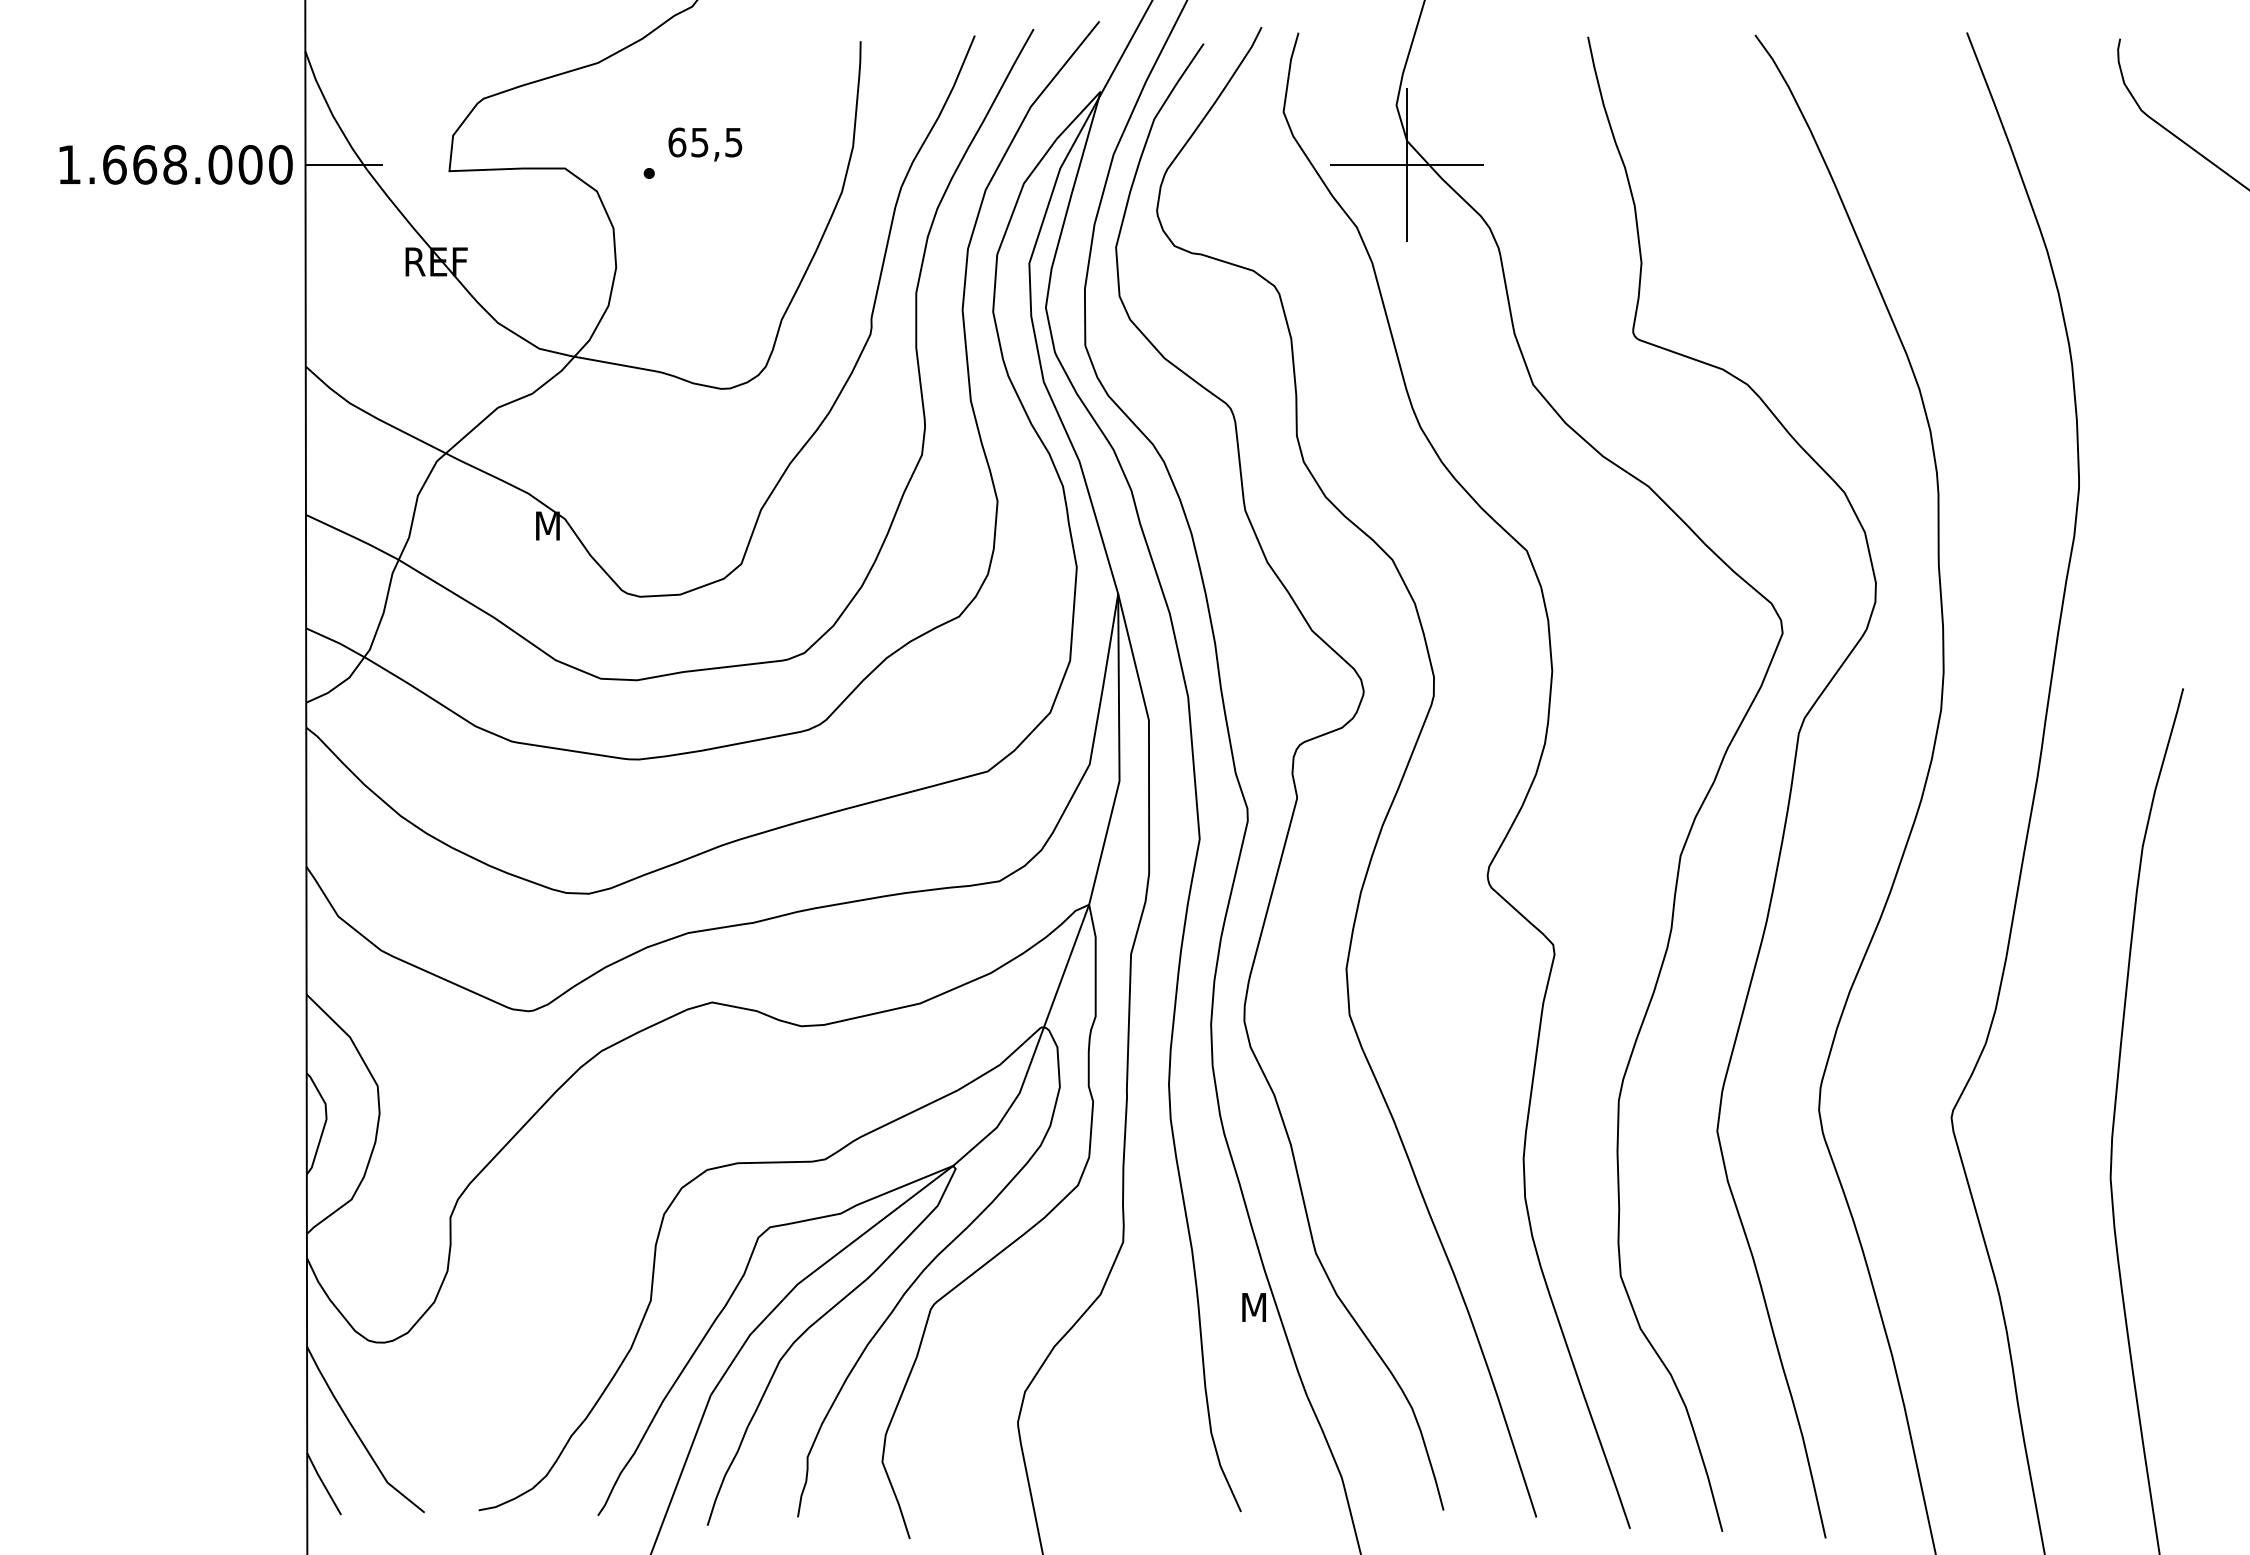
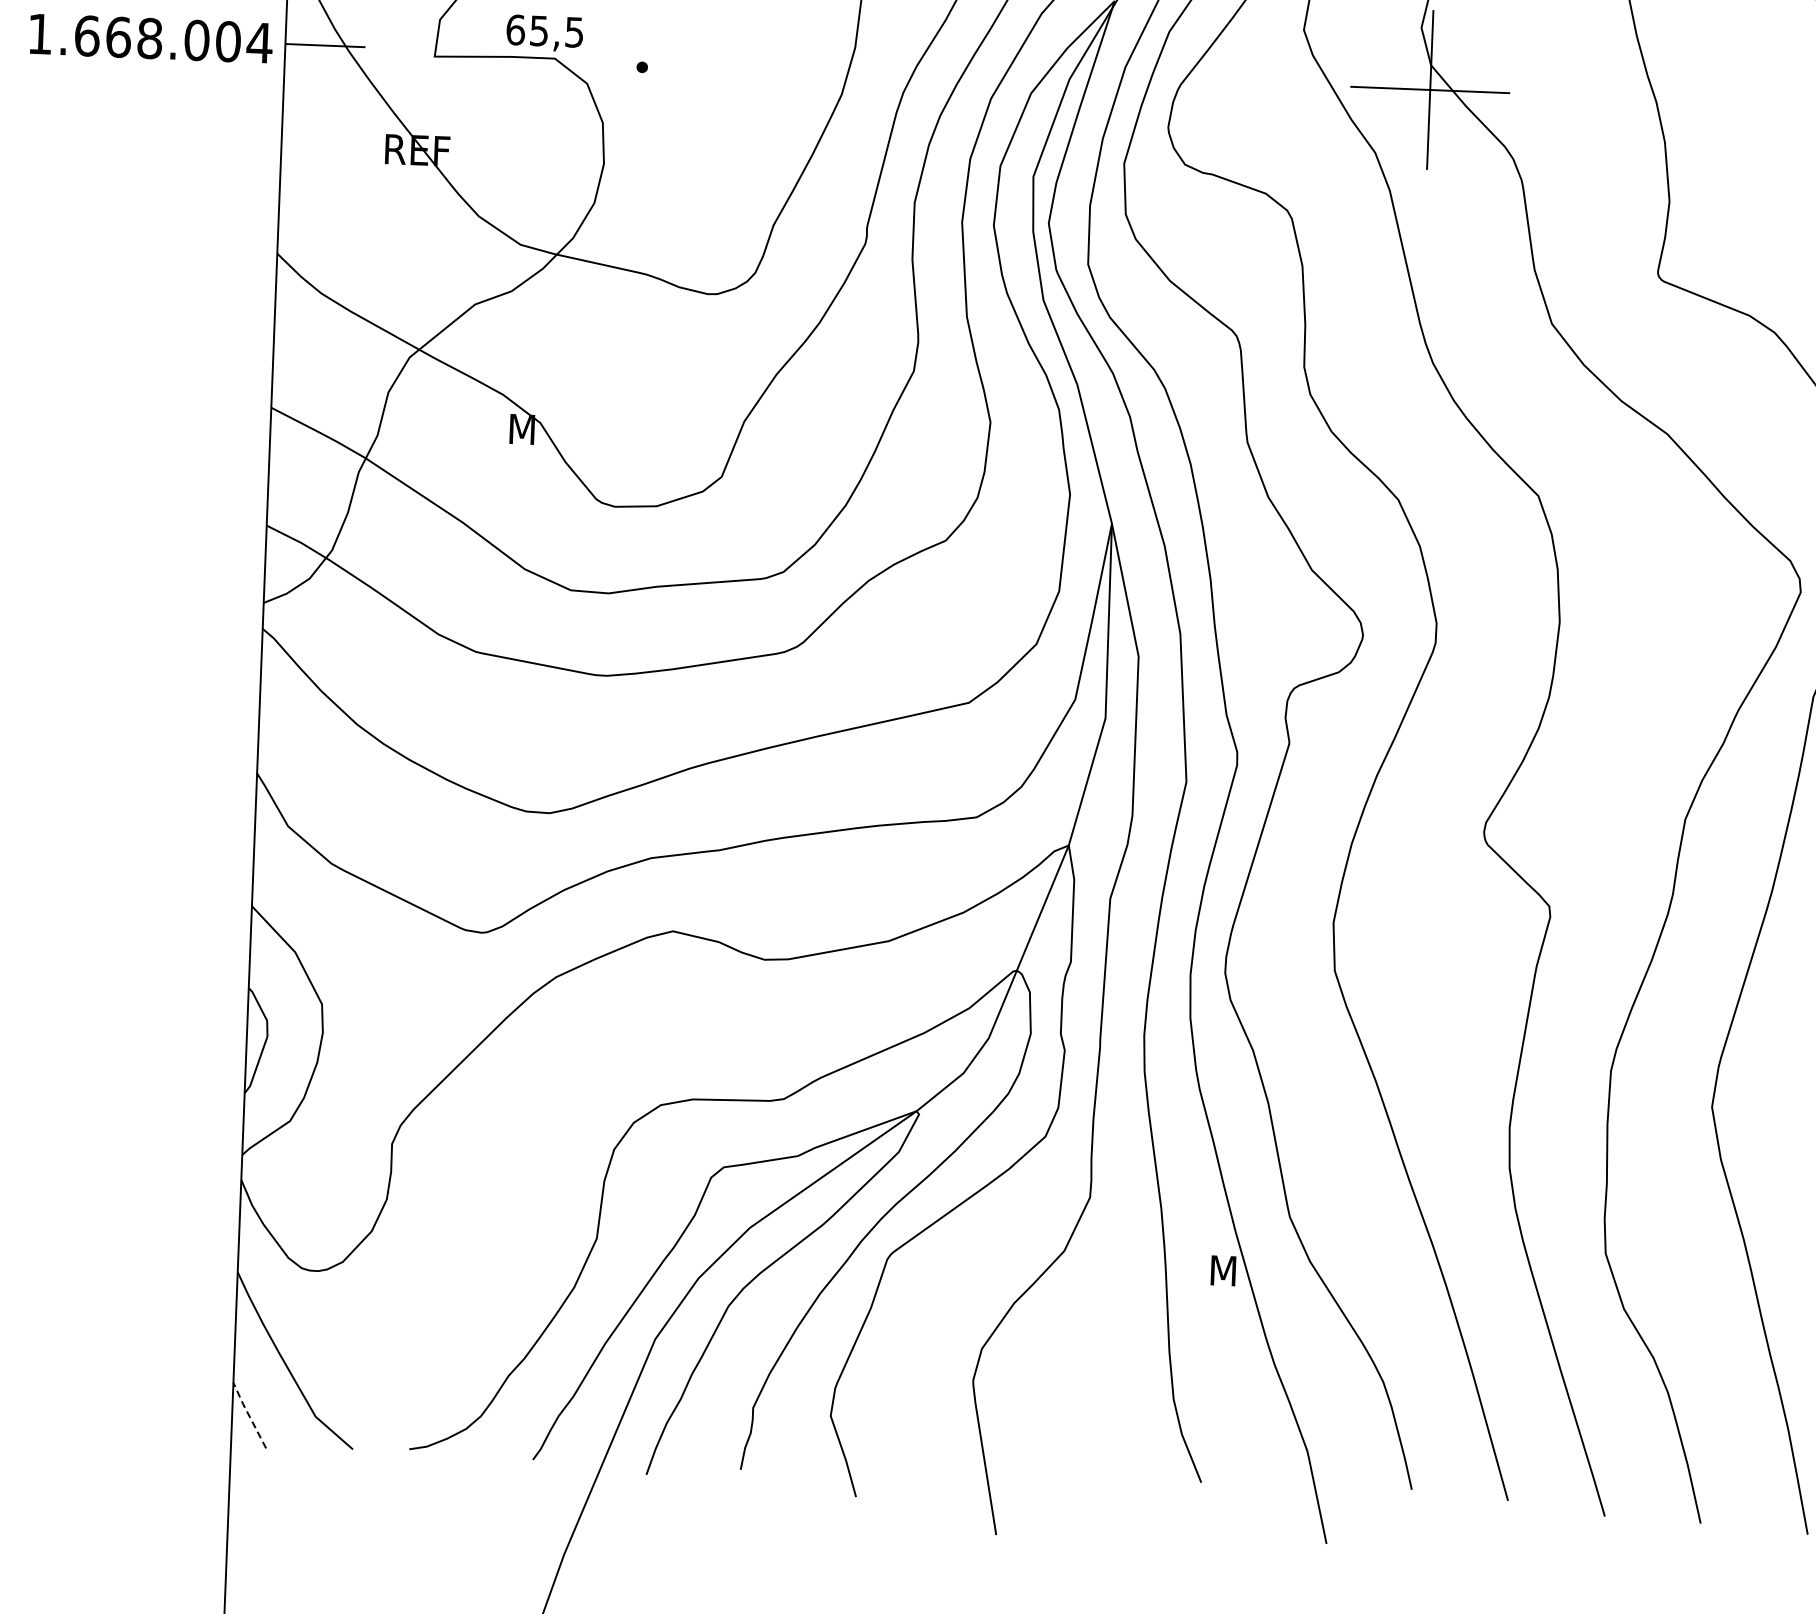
text: (705, 144) -> (545, 33), moved
text: (280, 164) -> (259, 42), 1.668.000 -> 1.668.004
line: (323, 1483) -> (249, 1414), solid -> dashed

